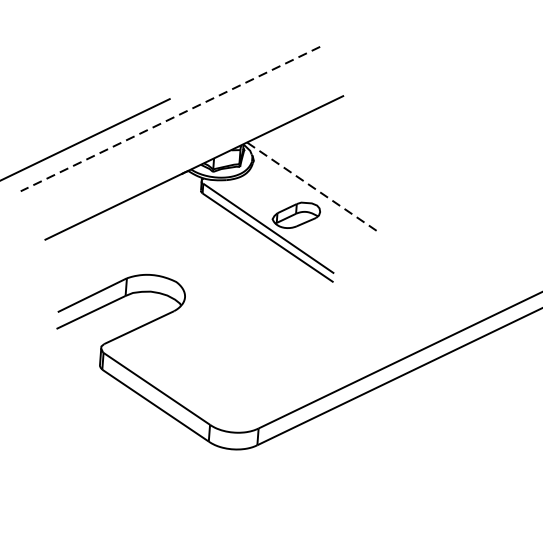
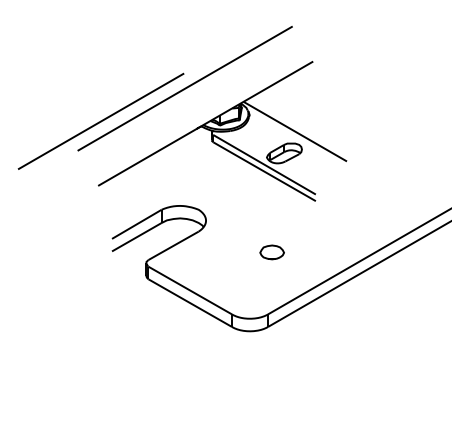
line: (169, 118) -> (184, 88), dashed -> solid
line: (313, 187) -> (295, 131), dashed -> solid
part: (269, 346) -> (271, 252), added

